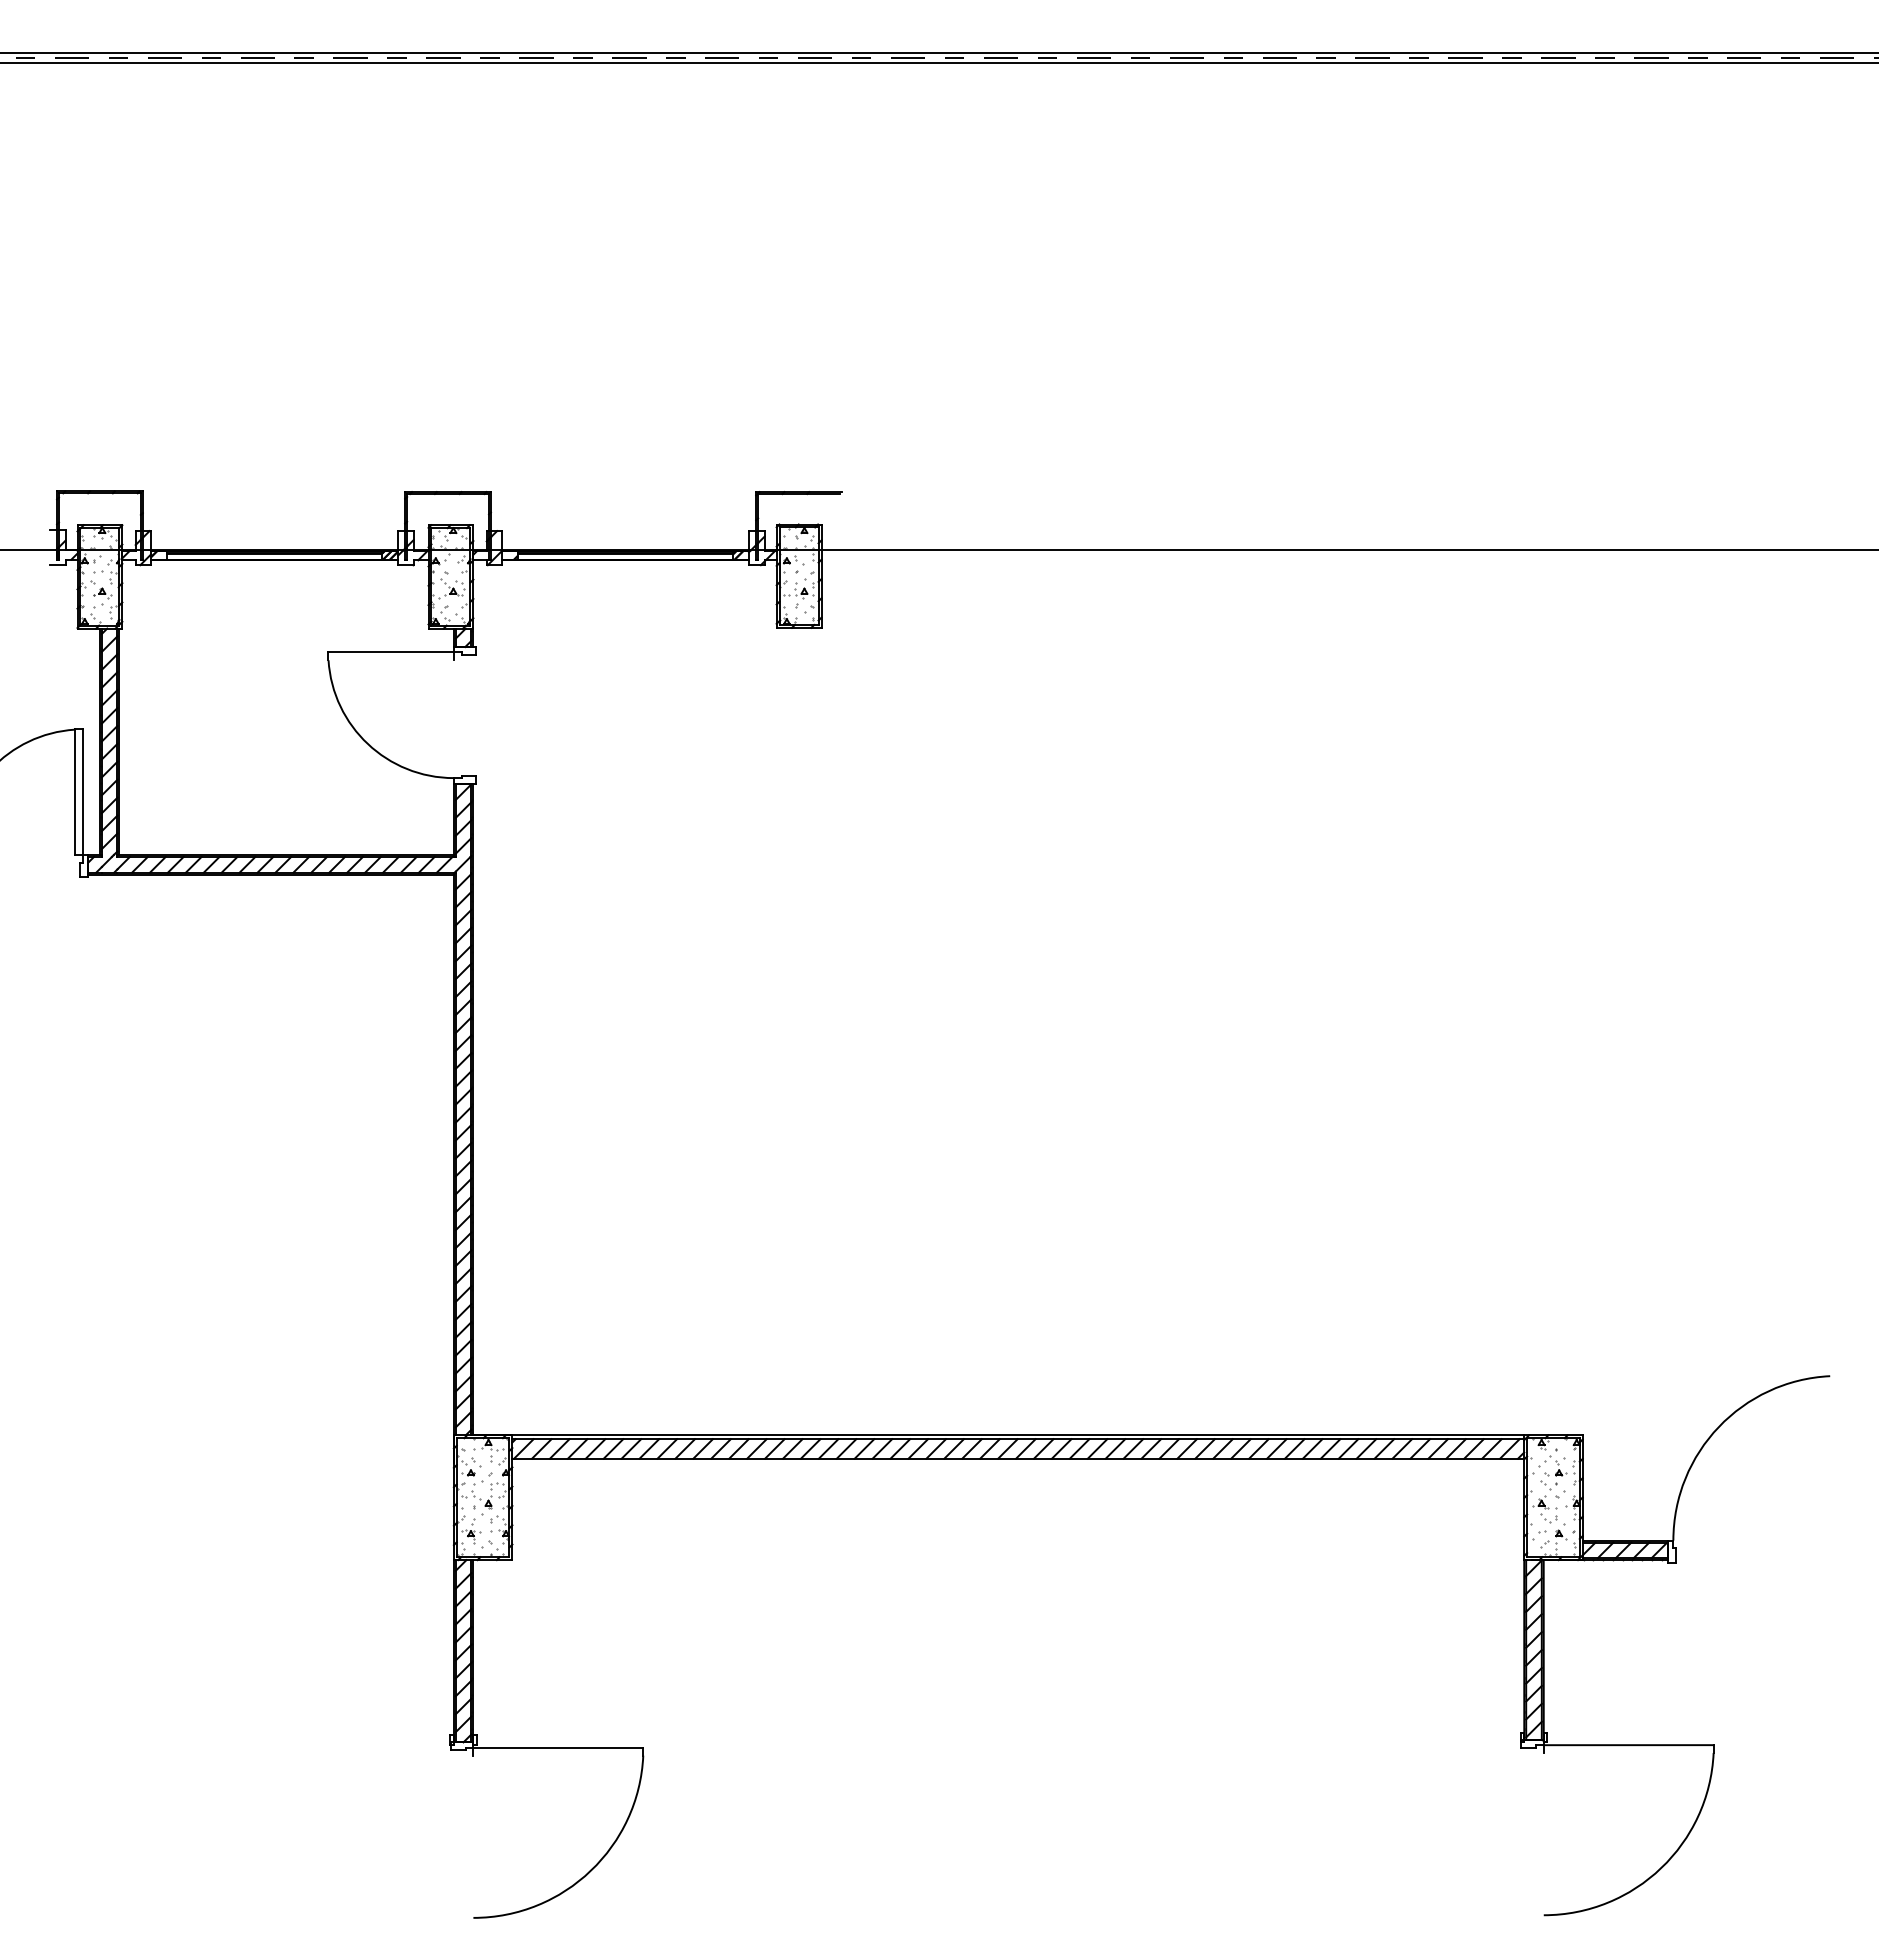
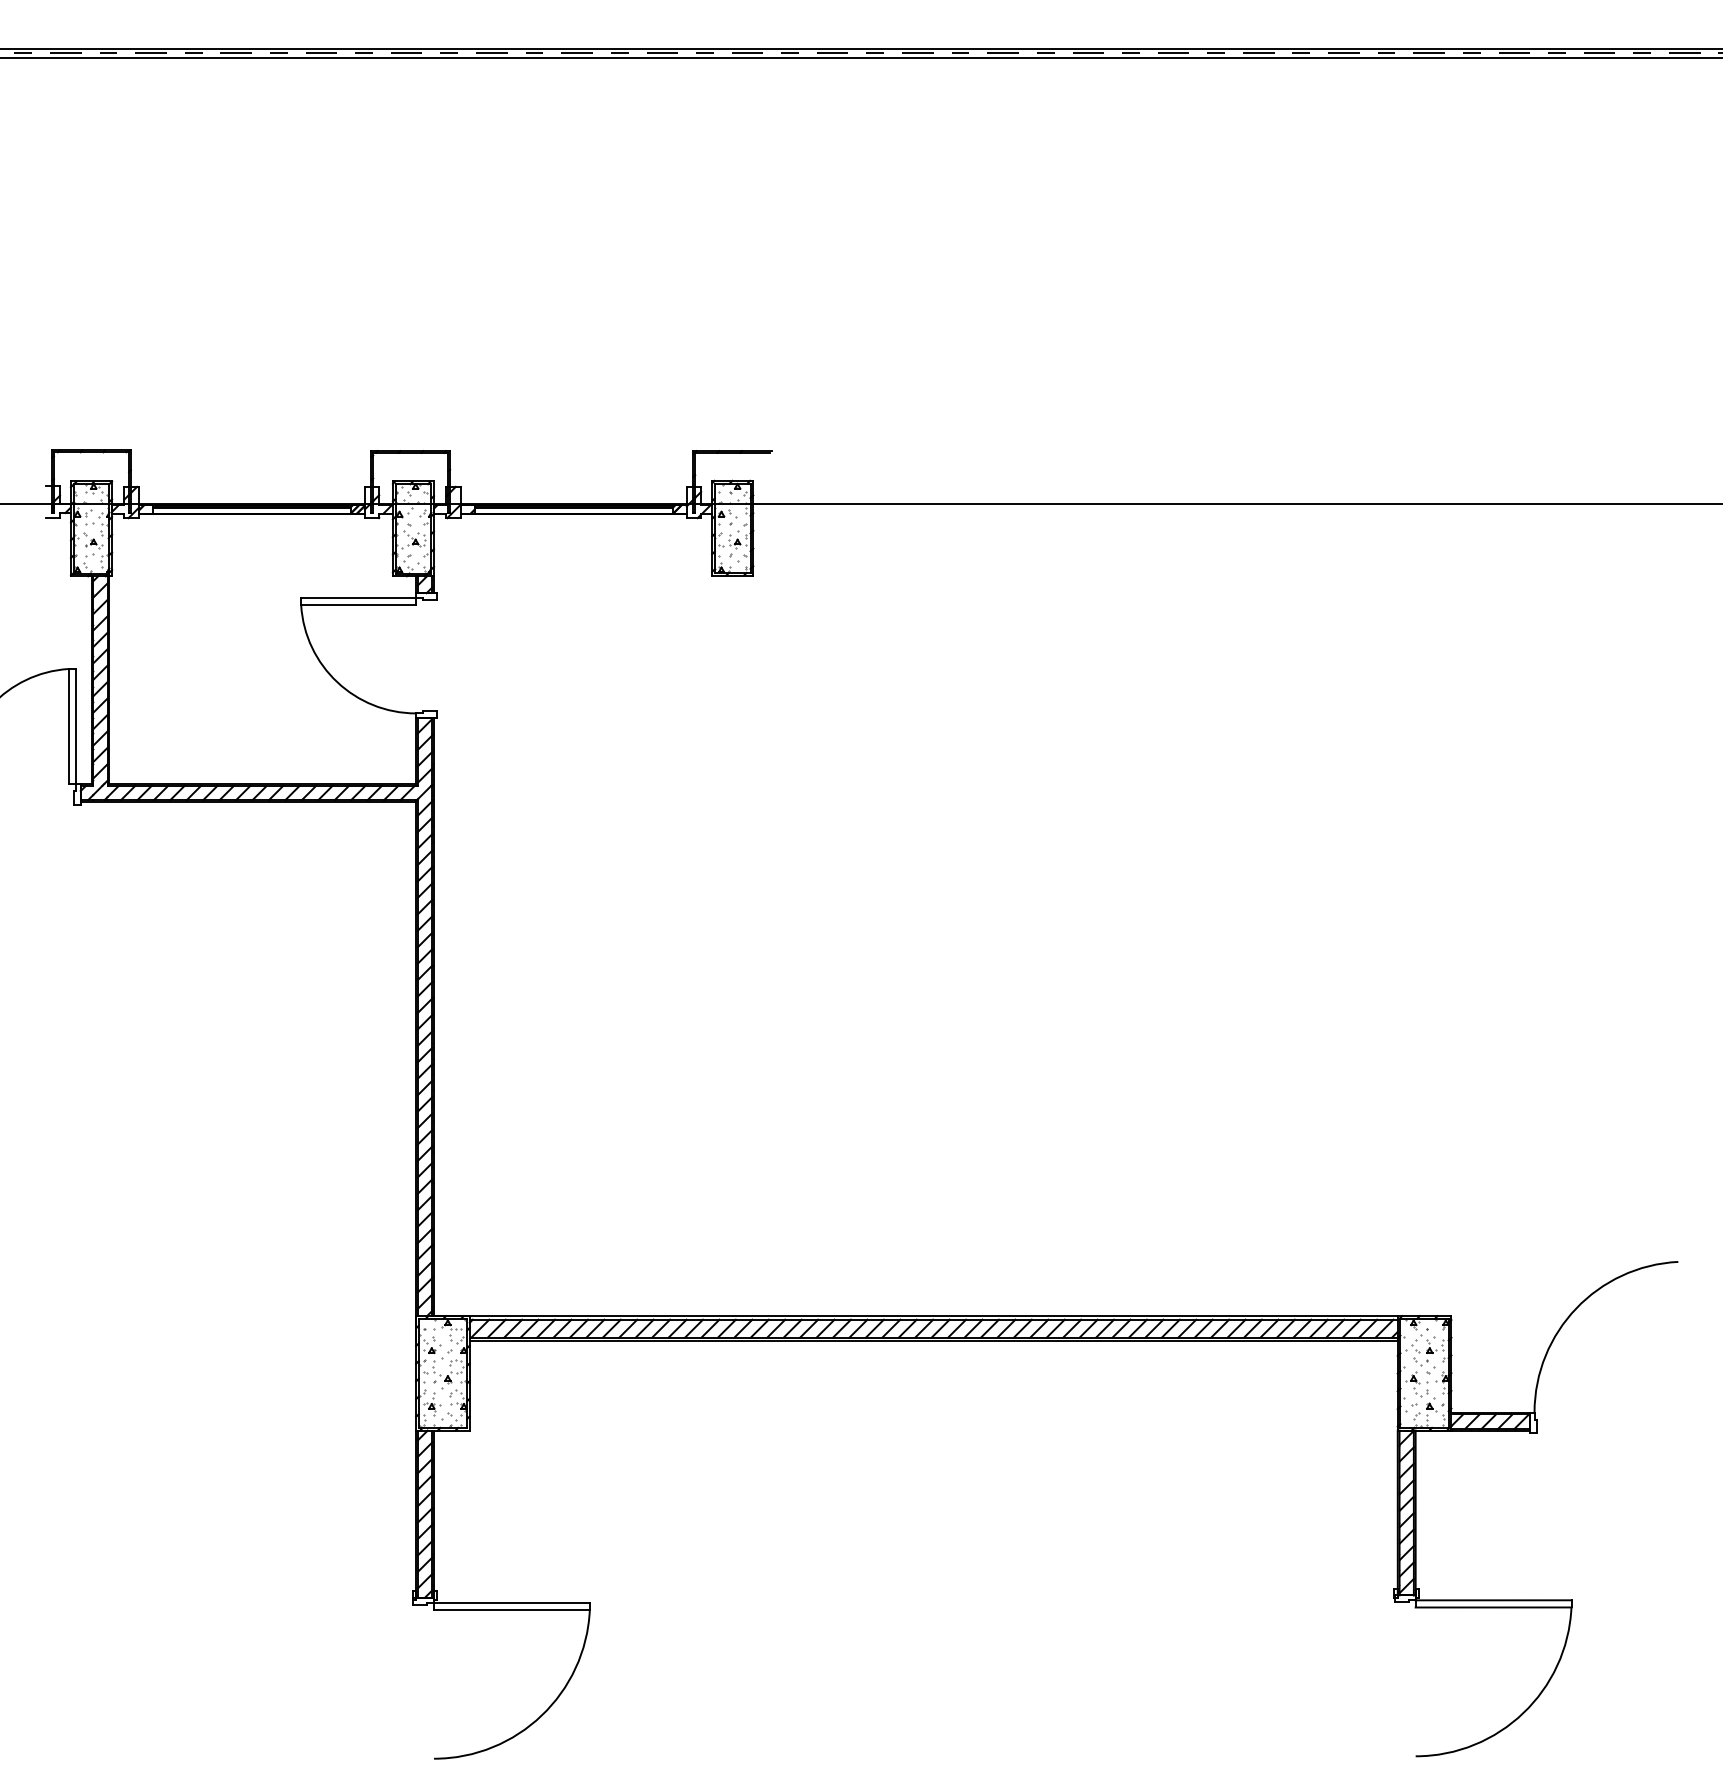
line: (390, 660) -> (358, 605), added
line: (1018, 1462) -> (933, 1341), added
line: (1628, 1752) -> (1493, 1607), added
line: (558, 1755) -> (512, 1609), added

